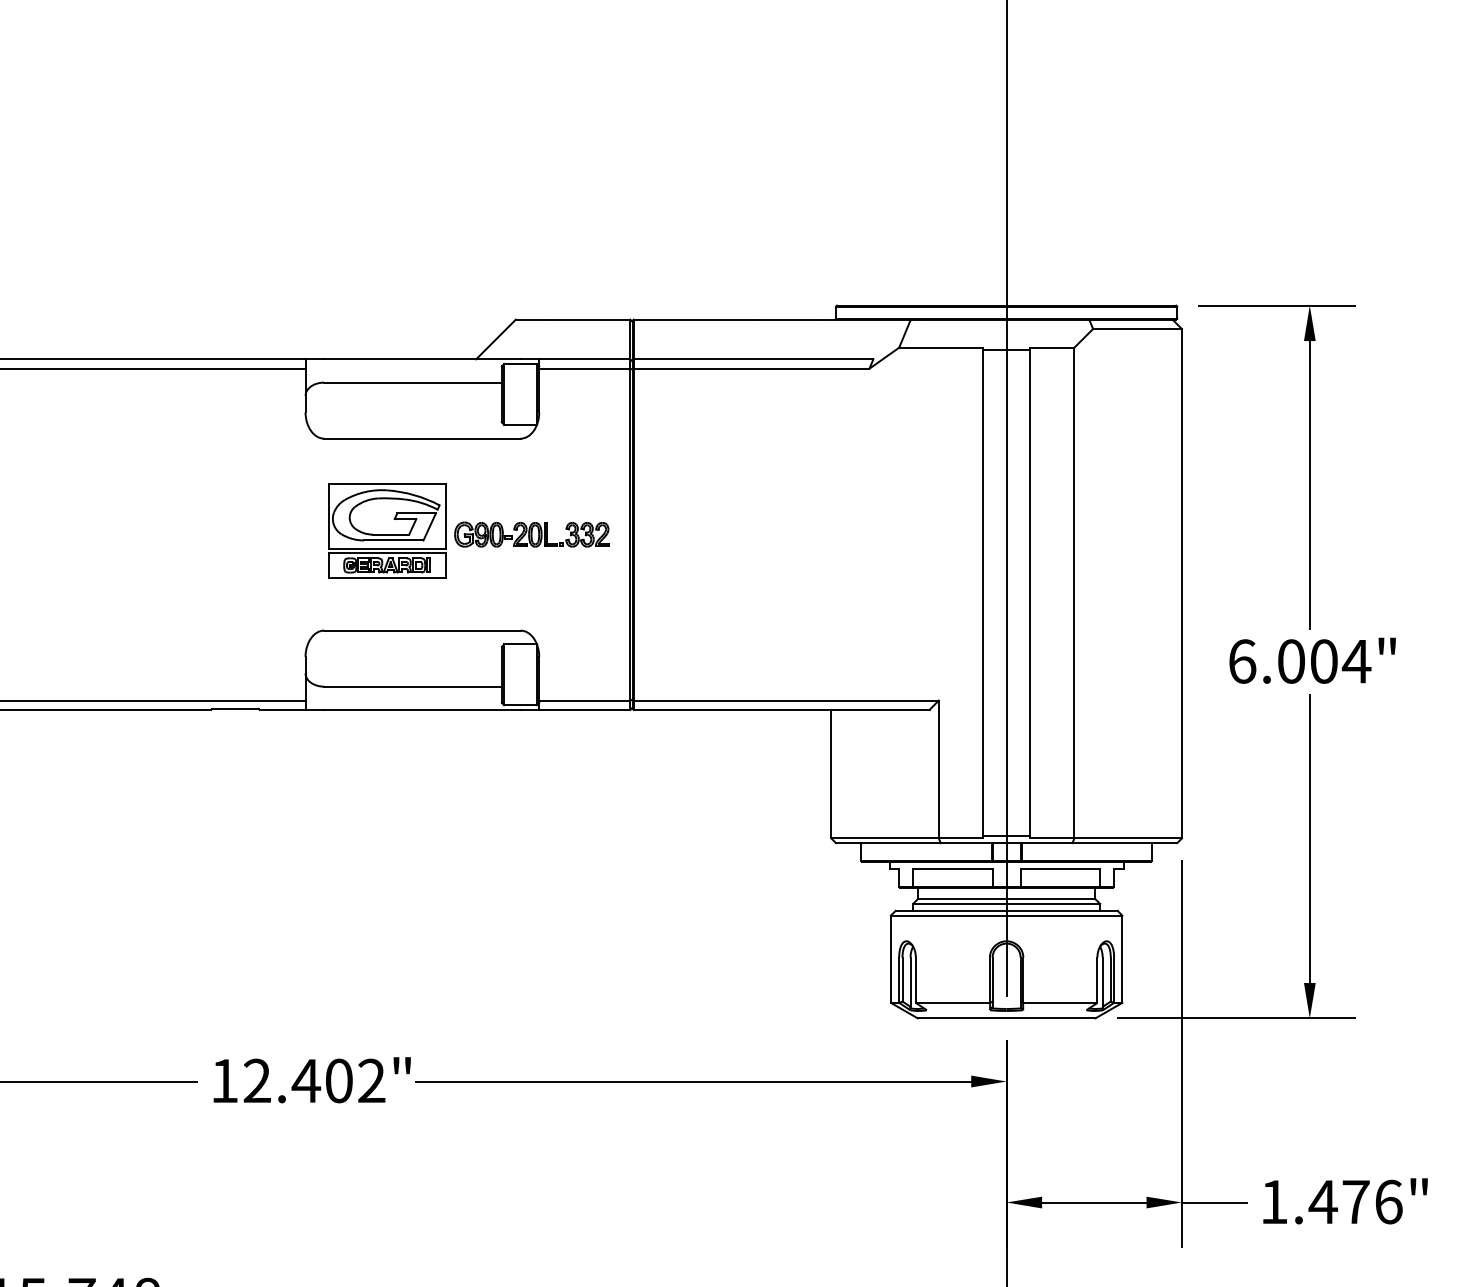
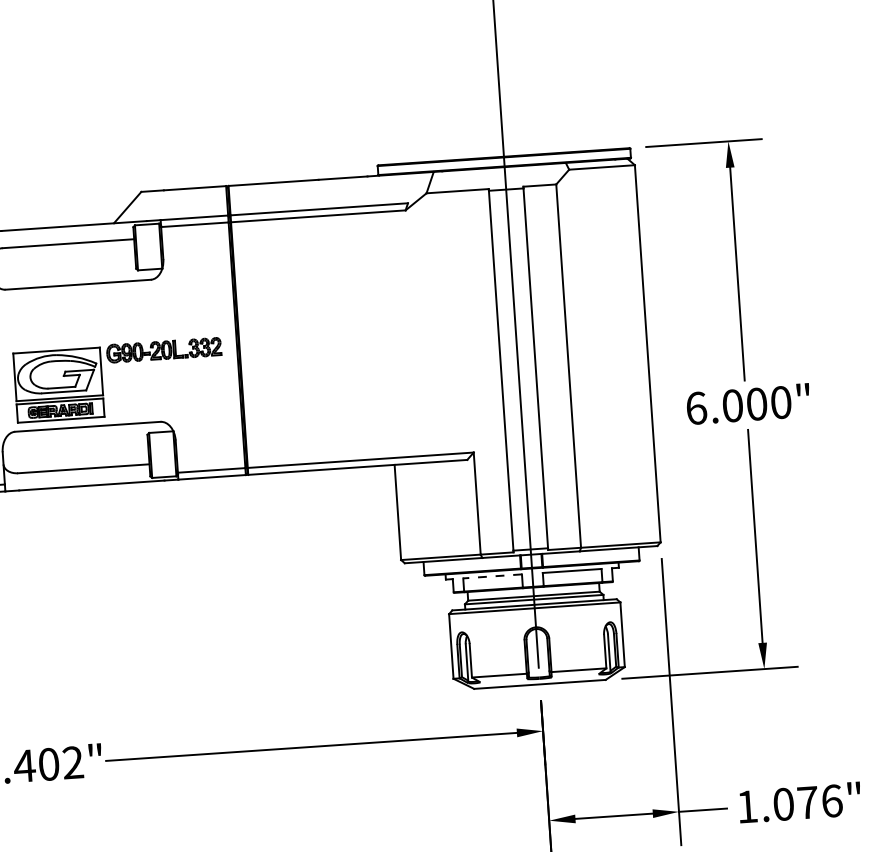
part: (387, 530) -> (59, 384), moved
text: (1356, 661) -> (780, 402), 6.004" -> 6.000"
line: (952, 868) -> (492, 576), solid -> dashed
text: (1322, 1201) -> (783, 804), 1.476" -> 1.076"

